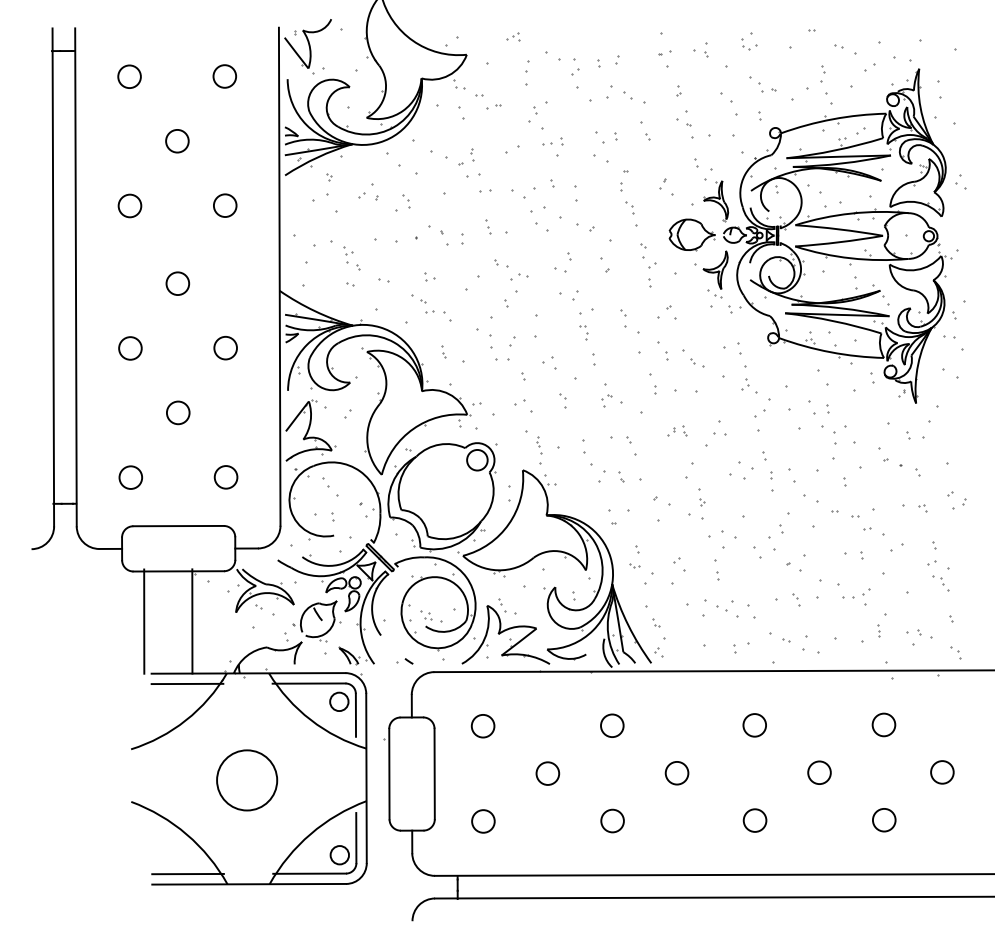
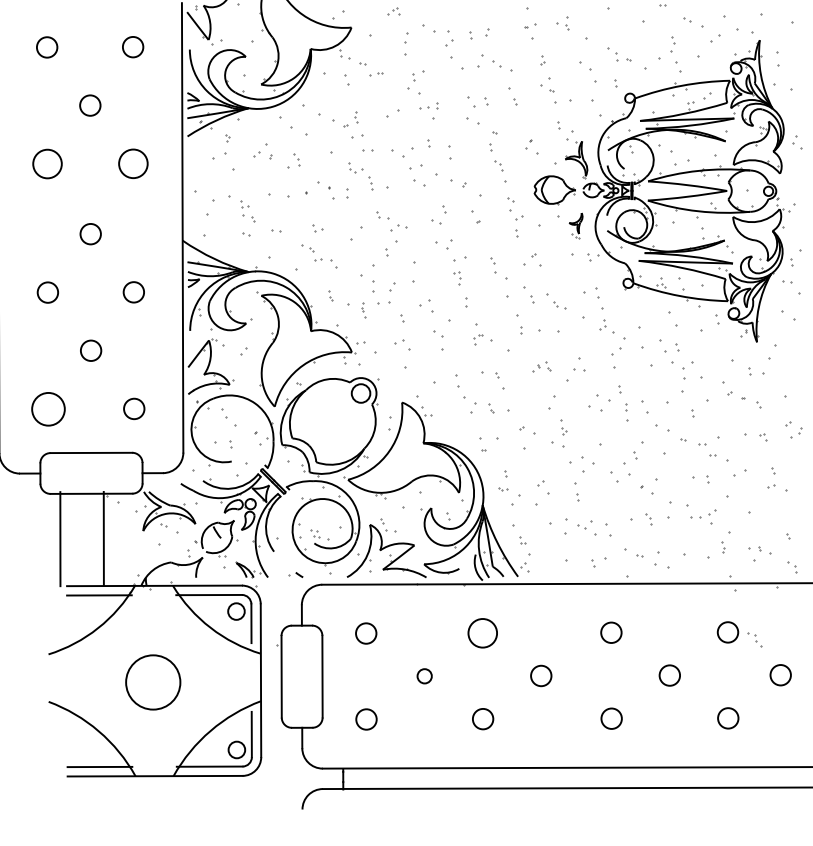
part: (749, 44) -> (355, 168), moved
circle: (129, 205) -> (47, 163), size x1.4
circle: (225, 205) -> (133, 163), size x1.4
part: (715, 274) -> (575, 225), size x0.6
part: (562, 400) -> (437, 339), size x1.6
part: (539, 445) -> (363, 310), moved
circle: (130, 477) -> (47, 409), size x1.6
part: (940, 583) -> (754, 640), moved
circle: (612, 725) -> (482, 632), size x1.4
circle: (547, 773) -> (424, 676), size x0.7

